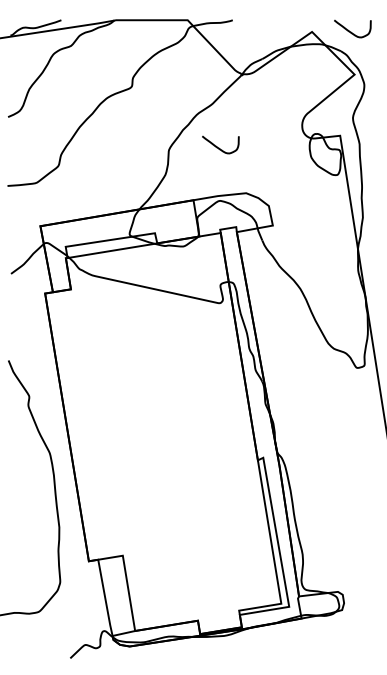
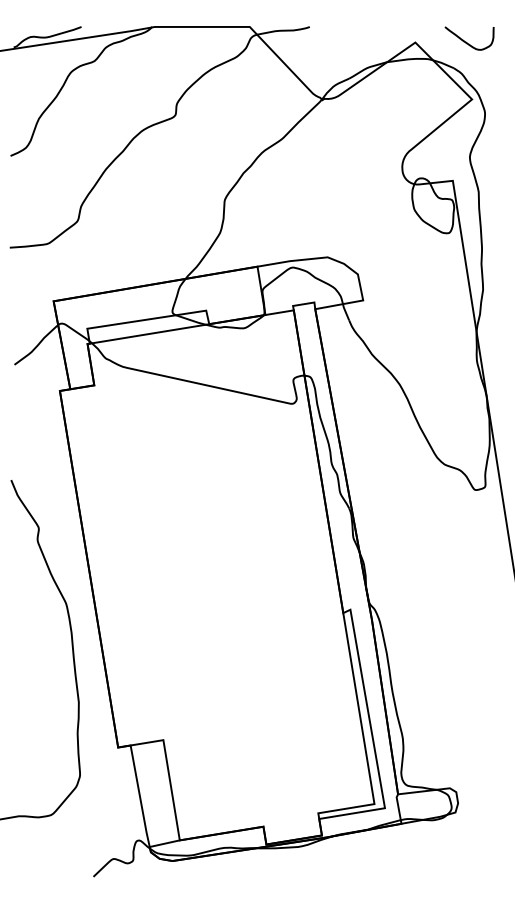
curve: (219, 147) -> (292, 196), removed

